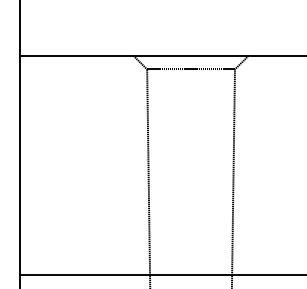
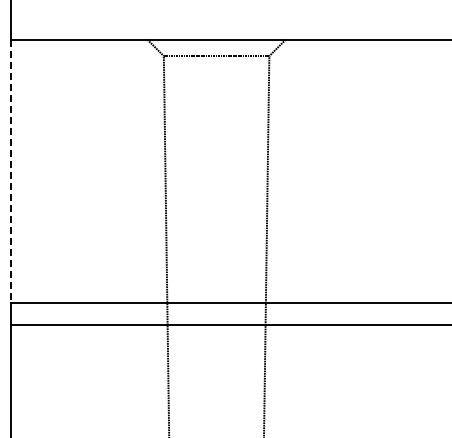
line: (19, 165) -> (10, 171), solid -> dashed

